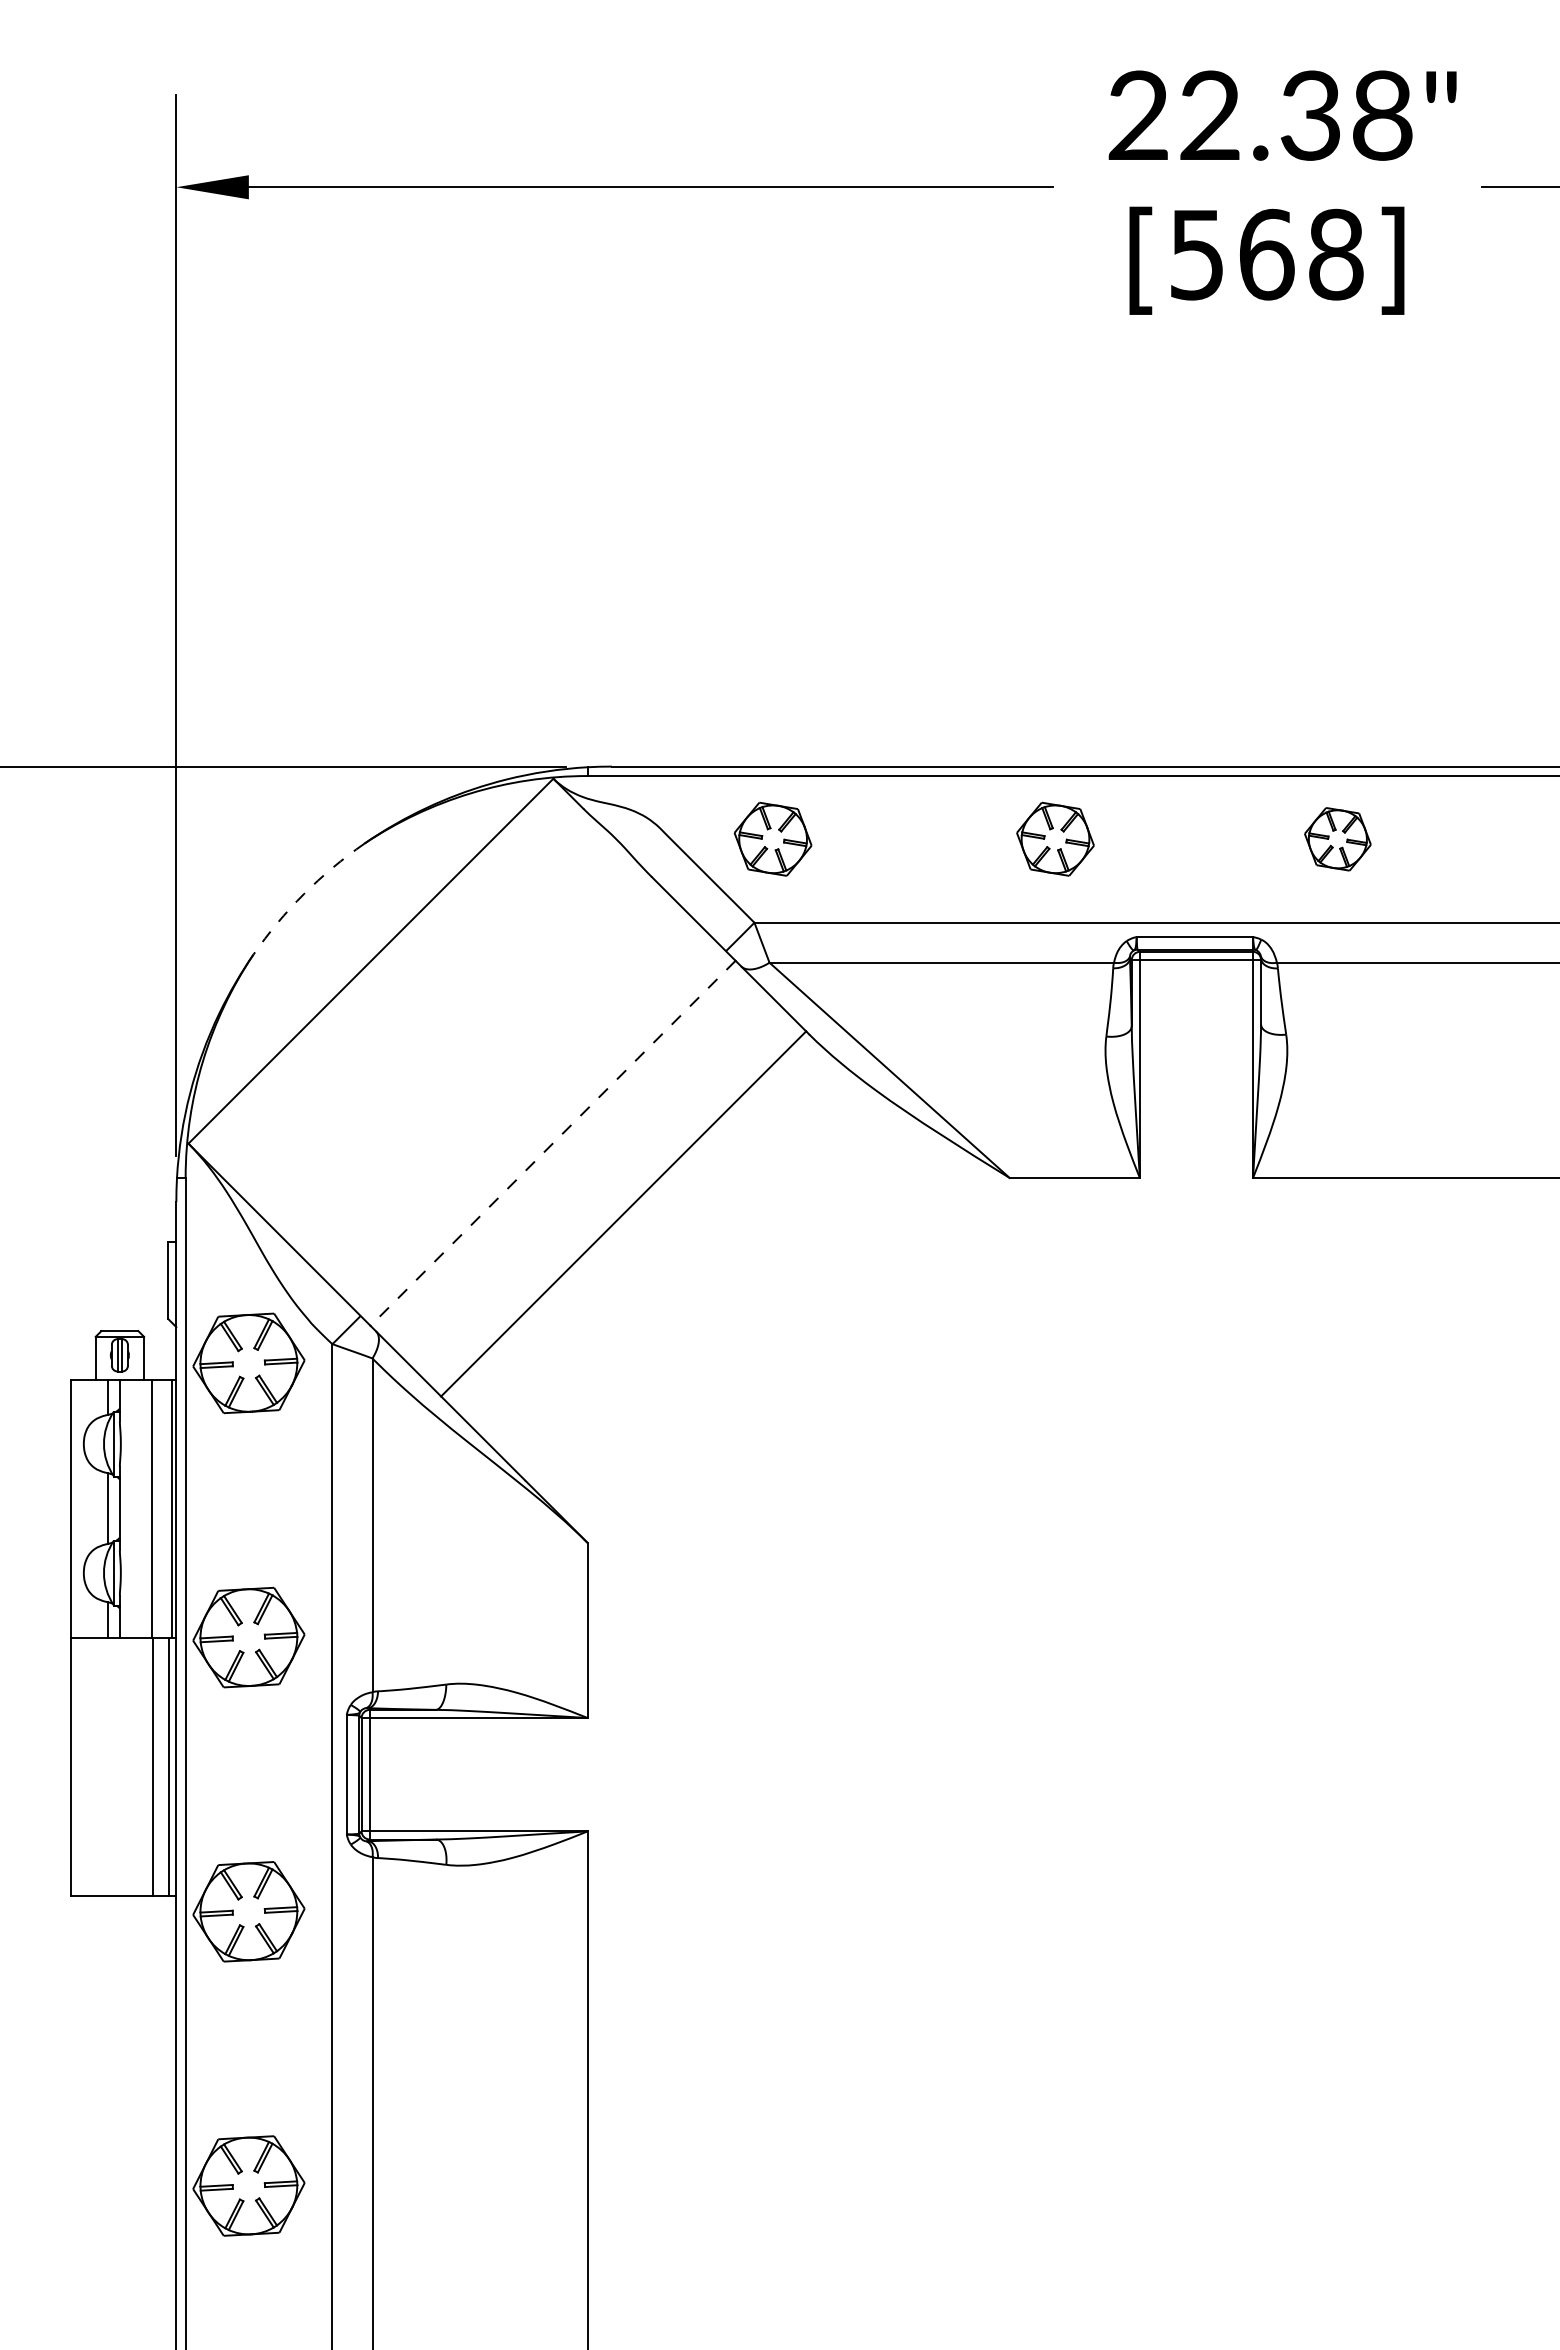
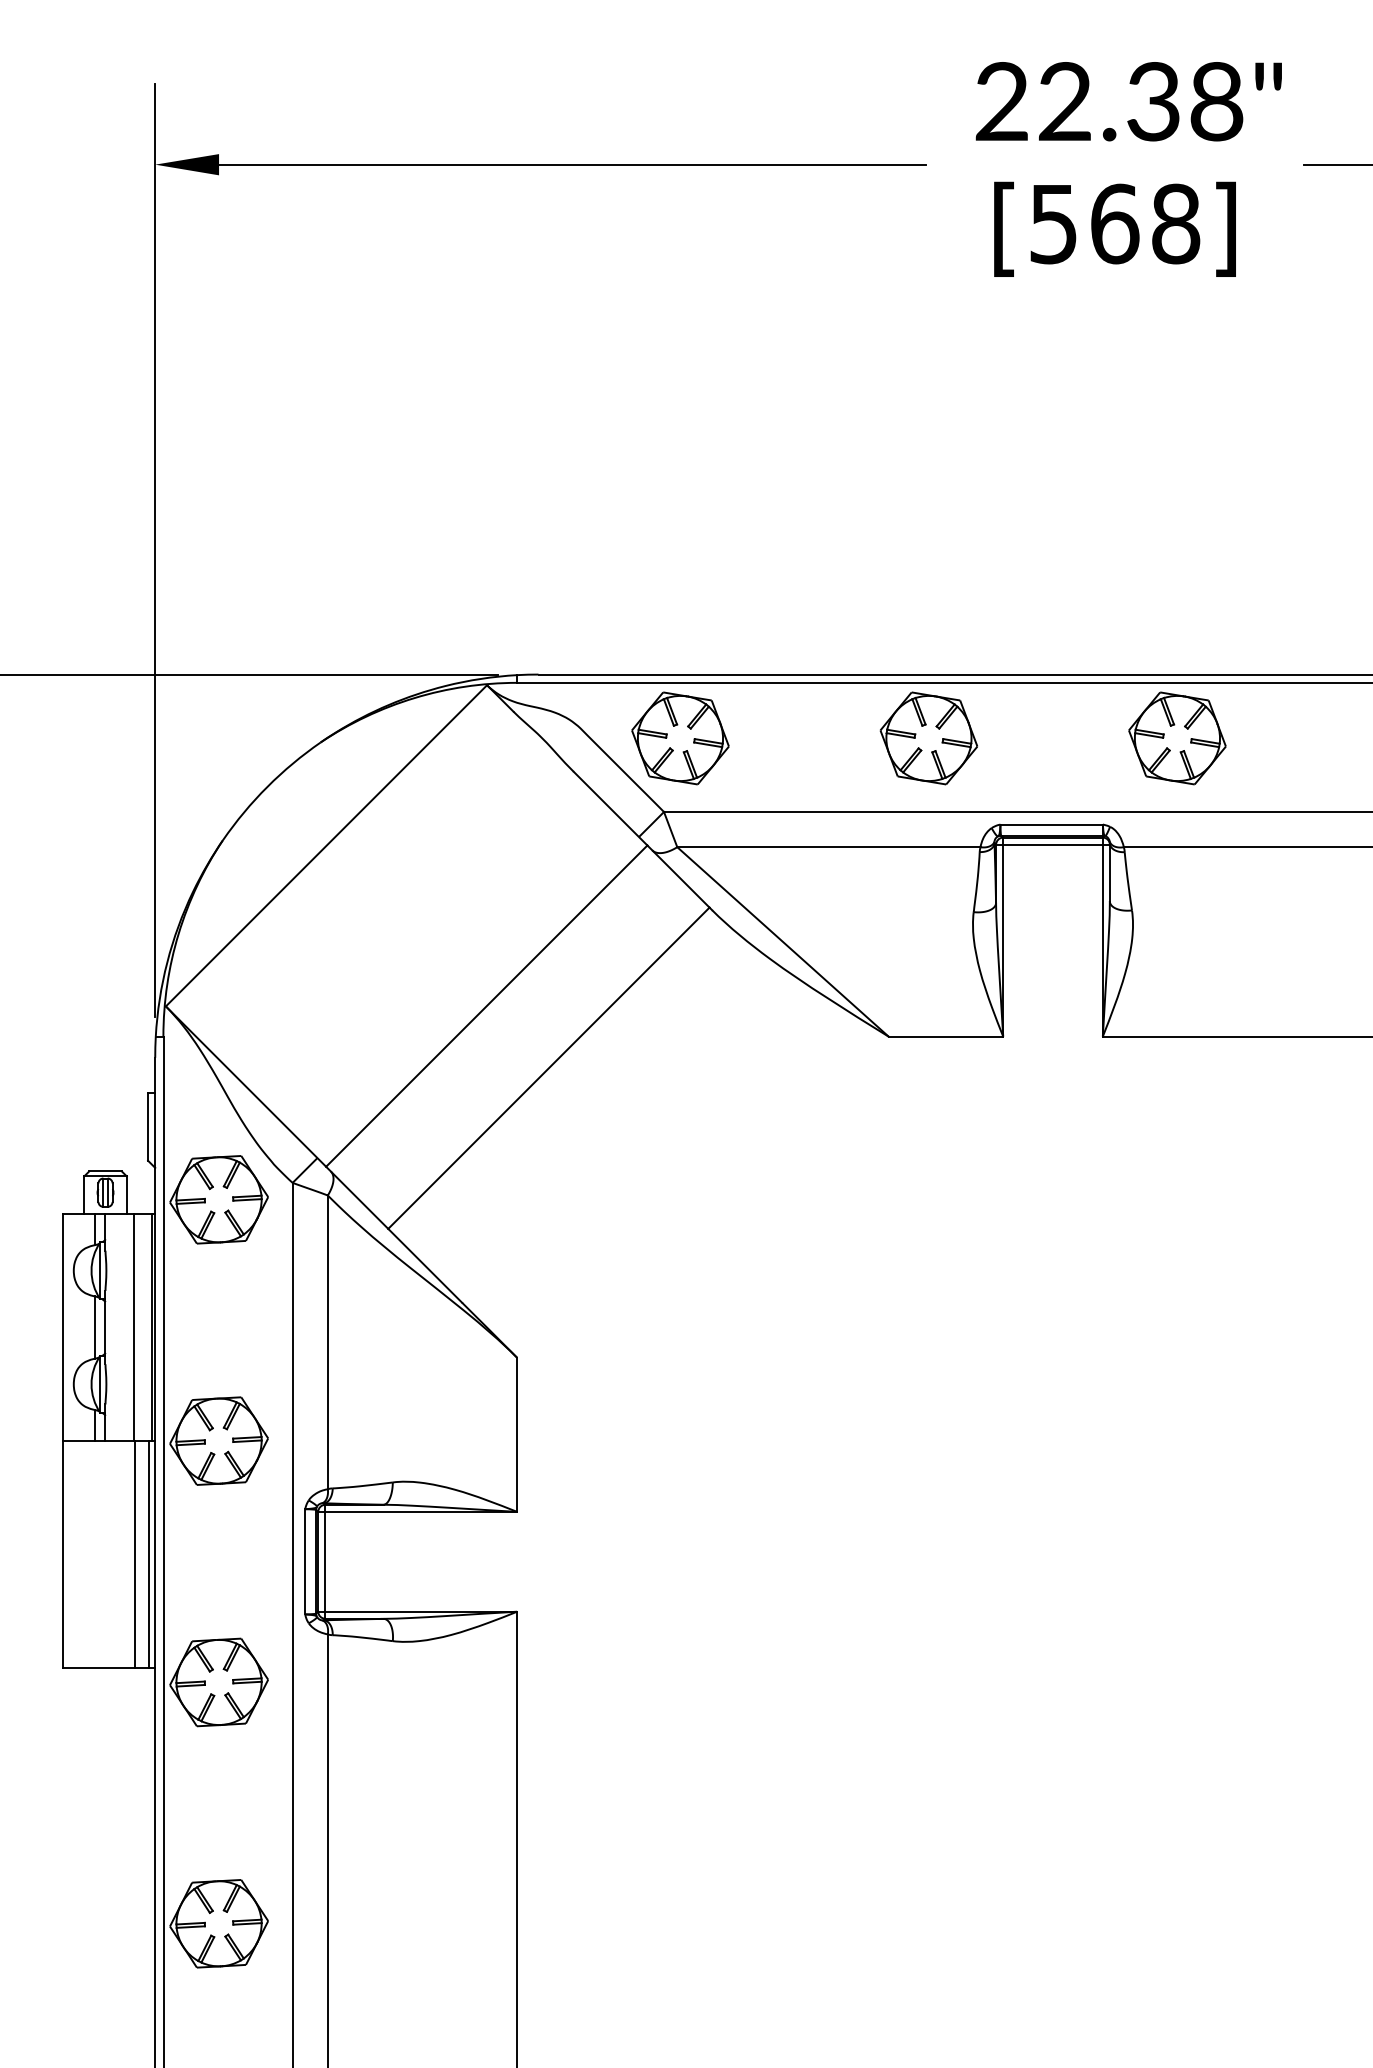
part: (772, 839) -> (679, 738), size x1.43
part: (1055, 839) -> (928, 738), size x1.43
part: (1337, 839) -> (1177, 738), size x1.67
arc: (303, 894) -> (267, 787), dashed -> solid
line: (552, 1143) -> (486, 1006), dashed -> solid

